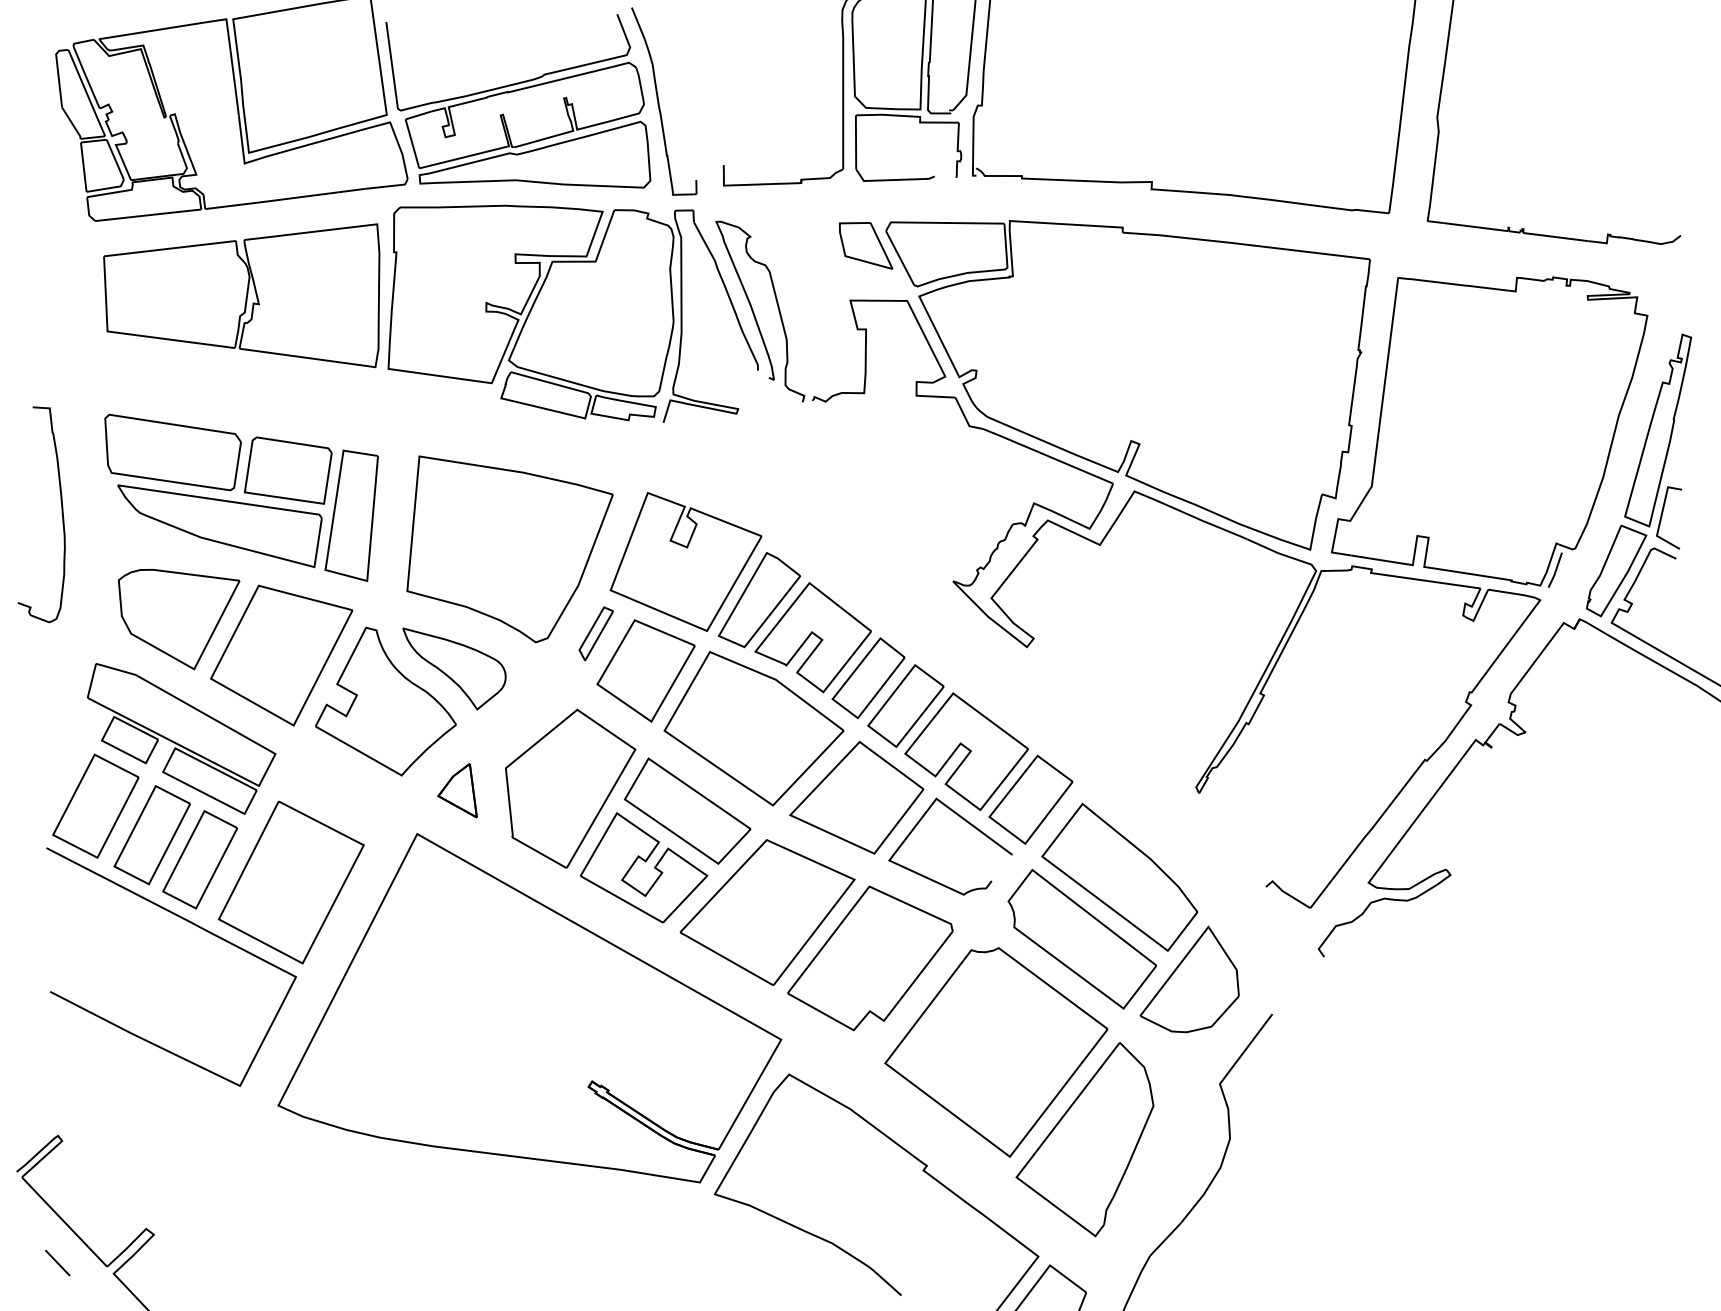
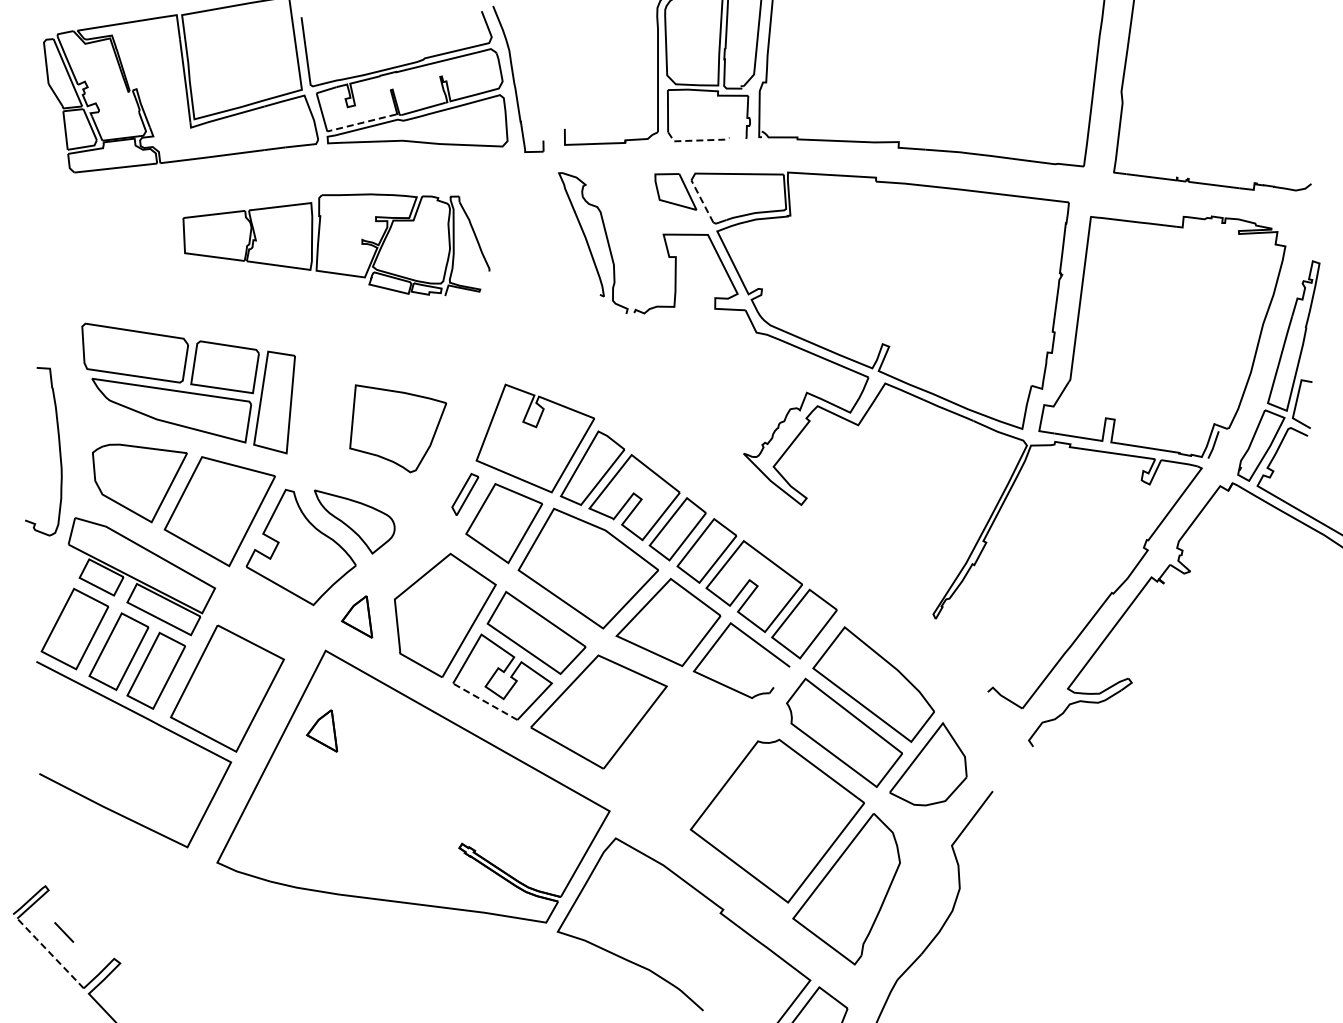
line: (463, 156) -> (361, 122), solid -> dashed
line: (893, 179) -> (697, 140), solid -> dashed
line: (900, 258) -> (702, 201), solid -> dashed
part: (431, 313) -> (336, 244), size x0.6
curve: (60, 508) -> (58, 446), moved
part: (510, 549) -> (398, 428), size x0.6
line: (622, 899) -> (485, 701), solid -> dashed
part: (413, 936) -> (322, 730), added
part: (870, 958) -> (679, 747), removed
line: (63, 1220) -> (49, 952), solid -> dashed
line: (58, 1263) -> (64, 932), moved

